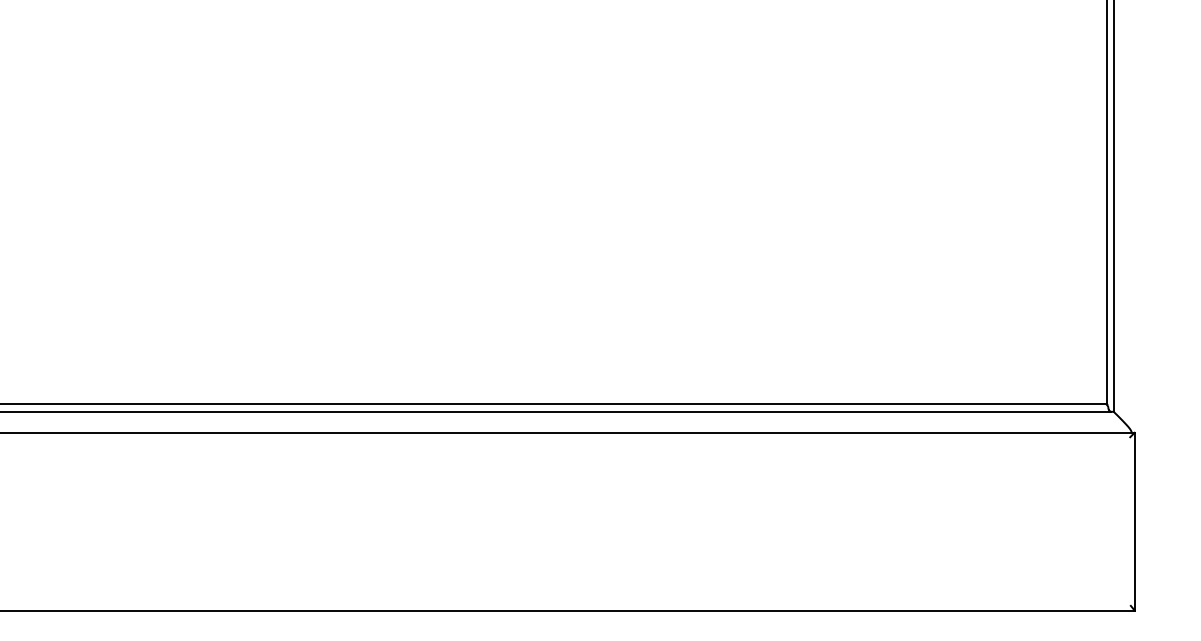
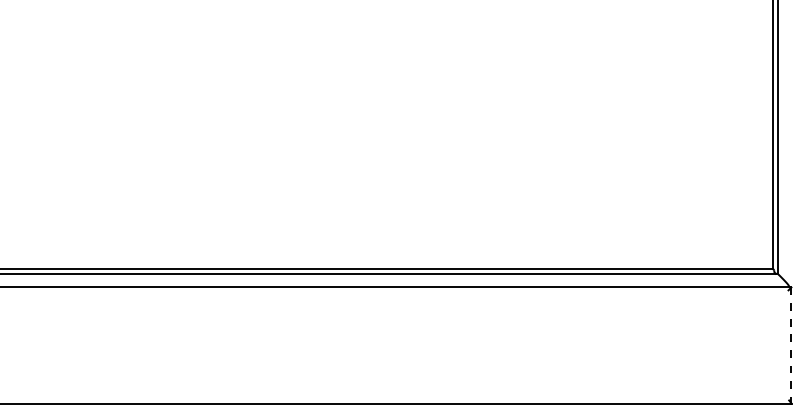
line: (1134, 523) -> (791, 346), solid -> dashed

